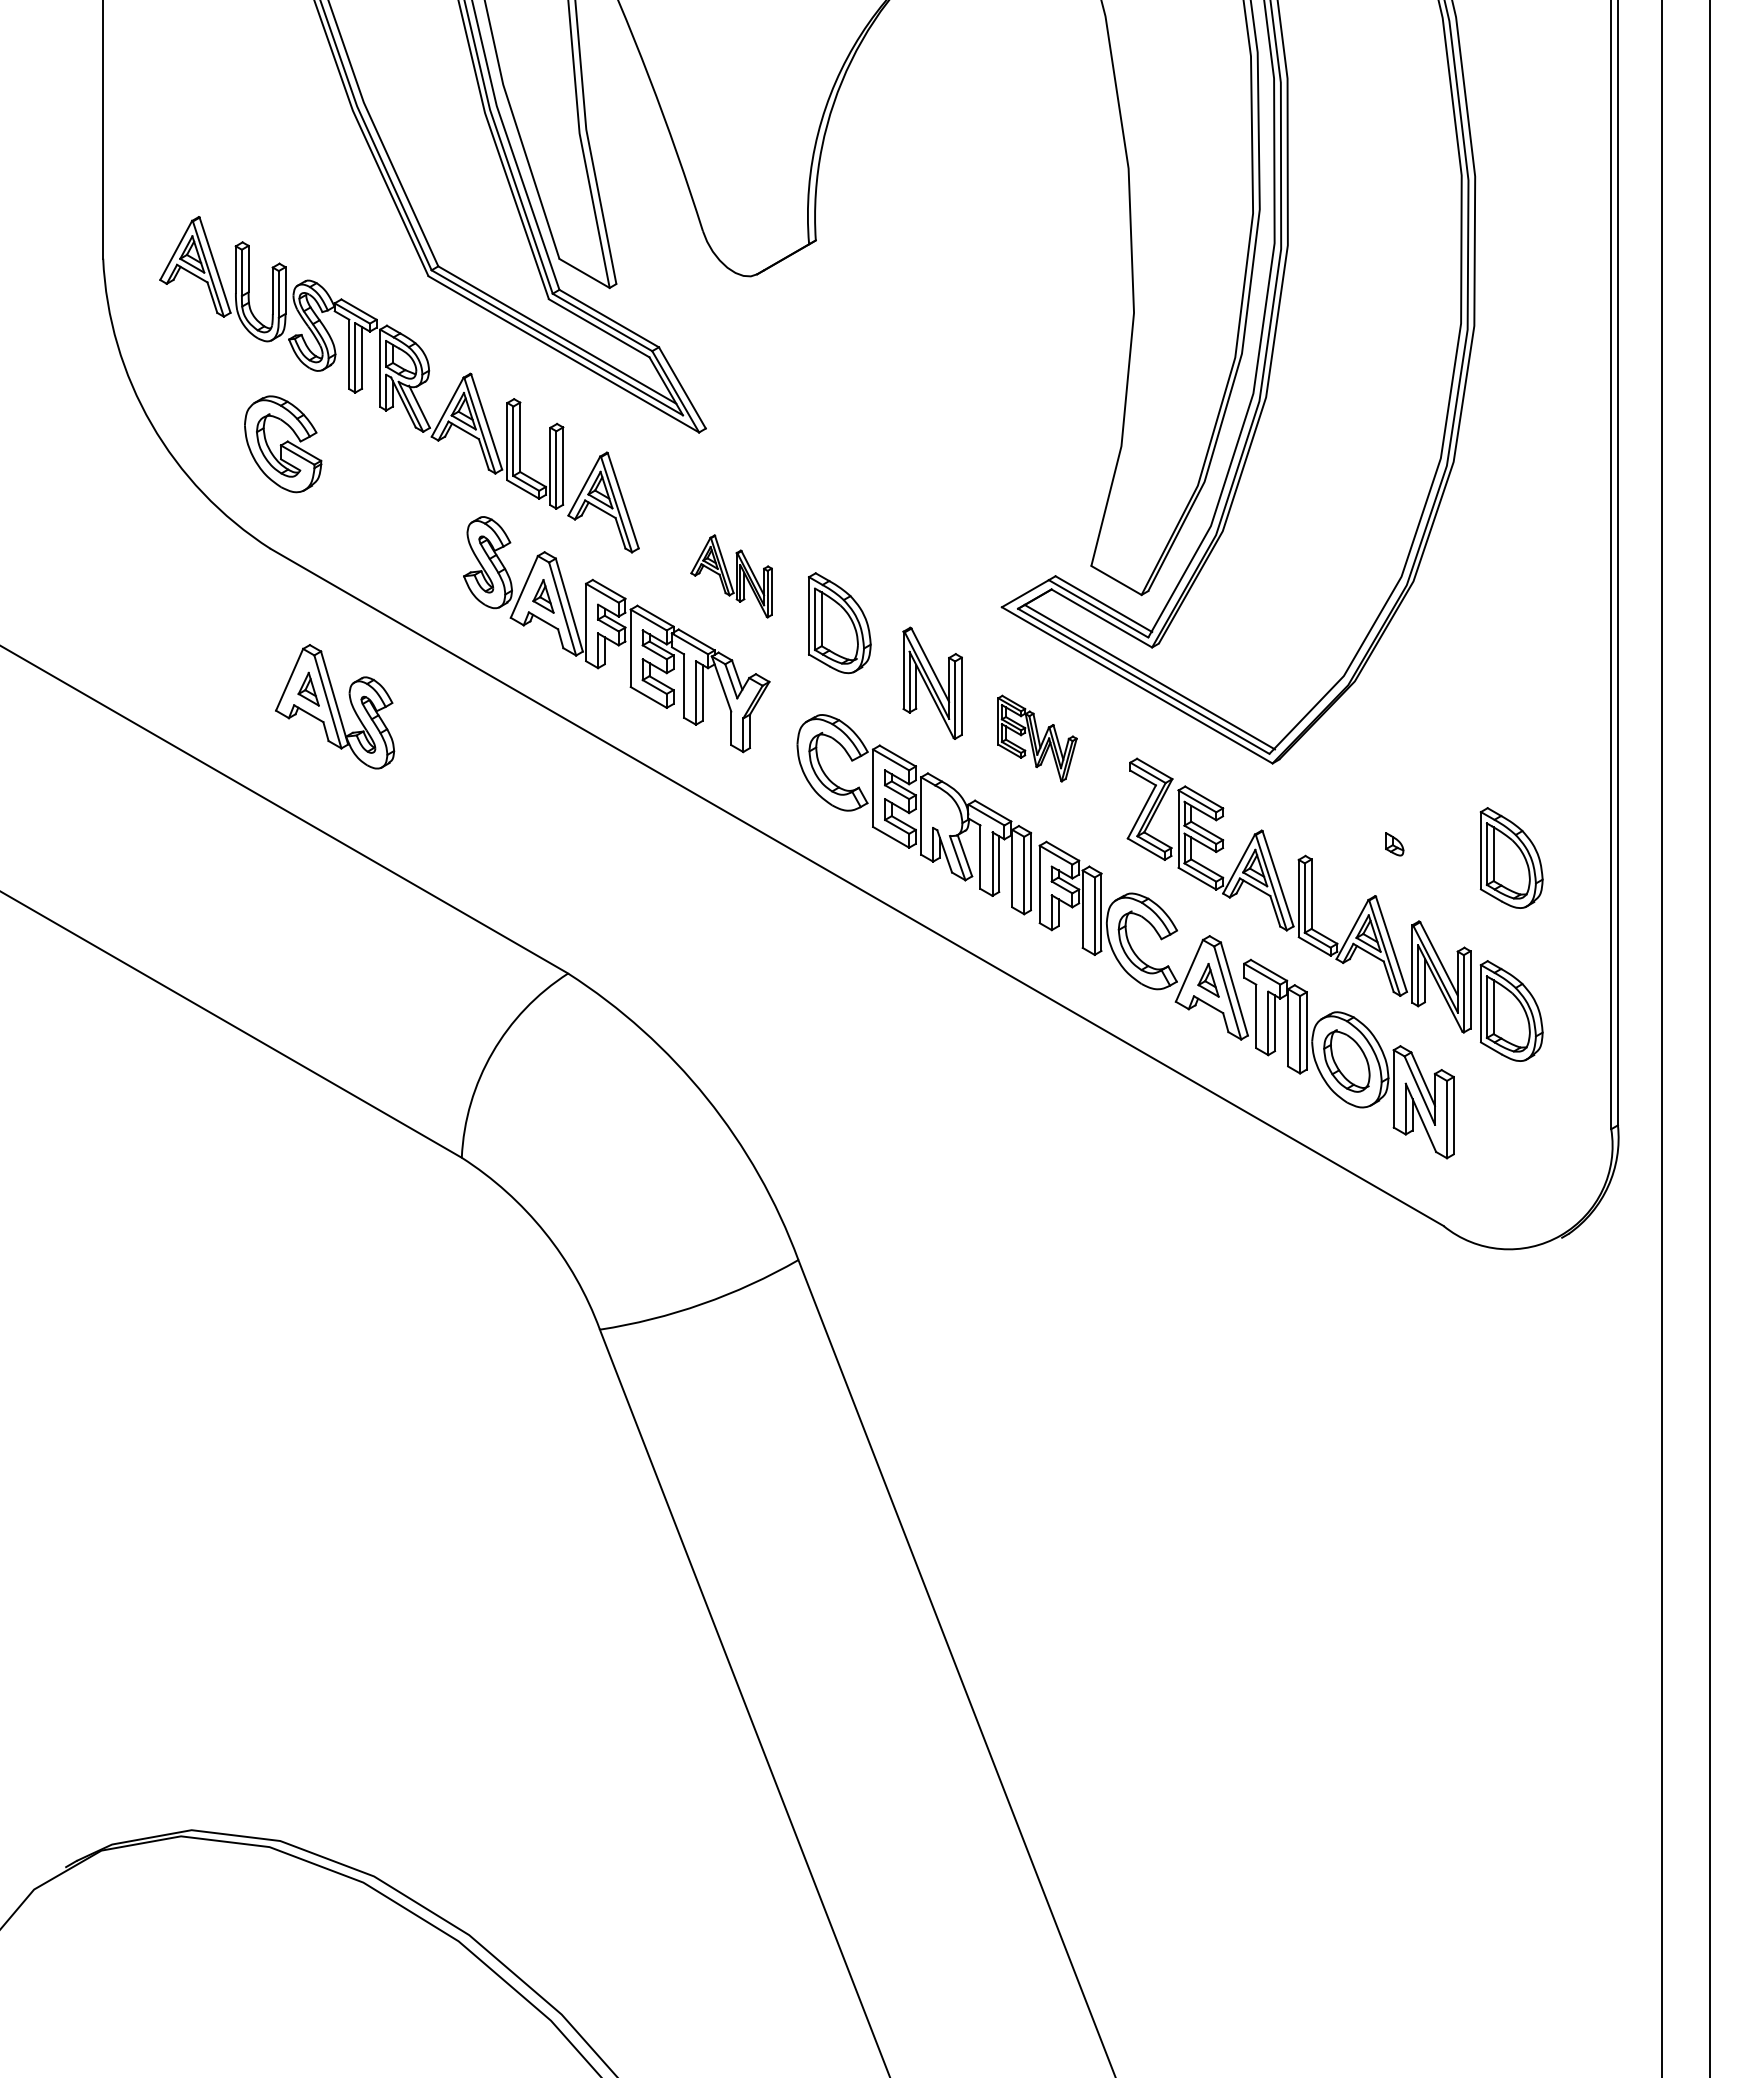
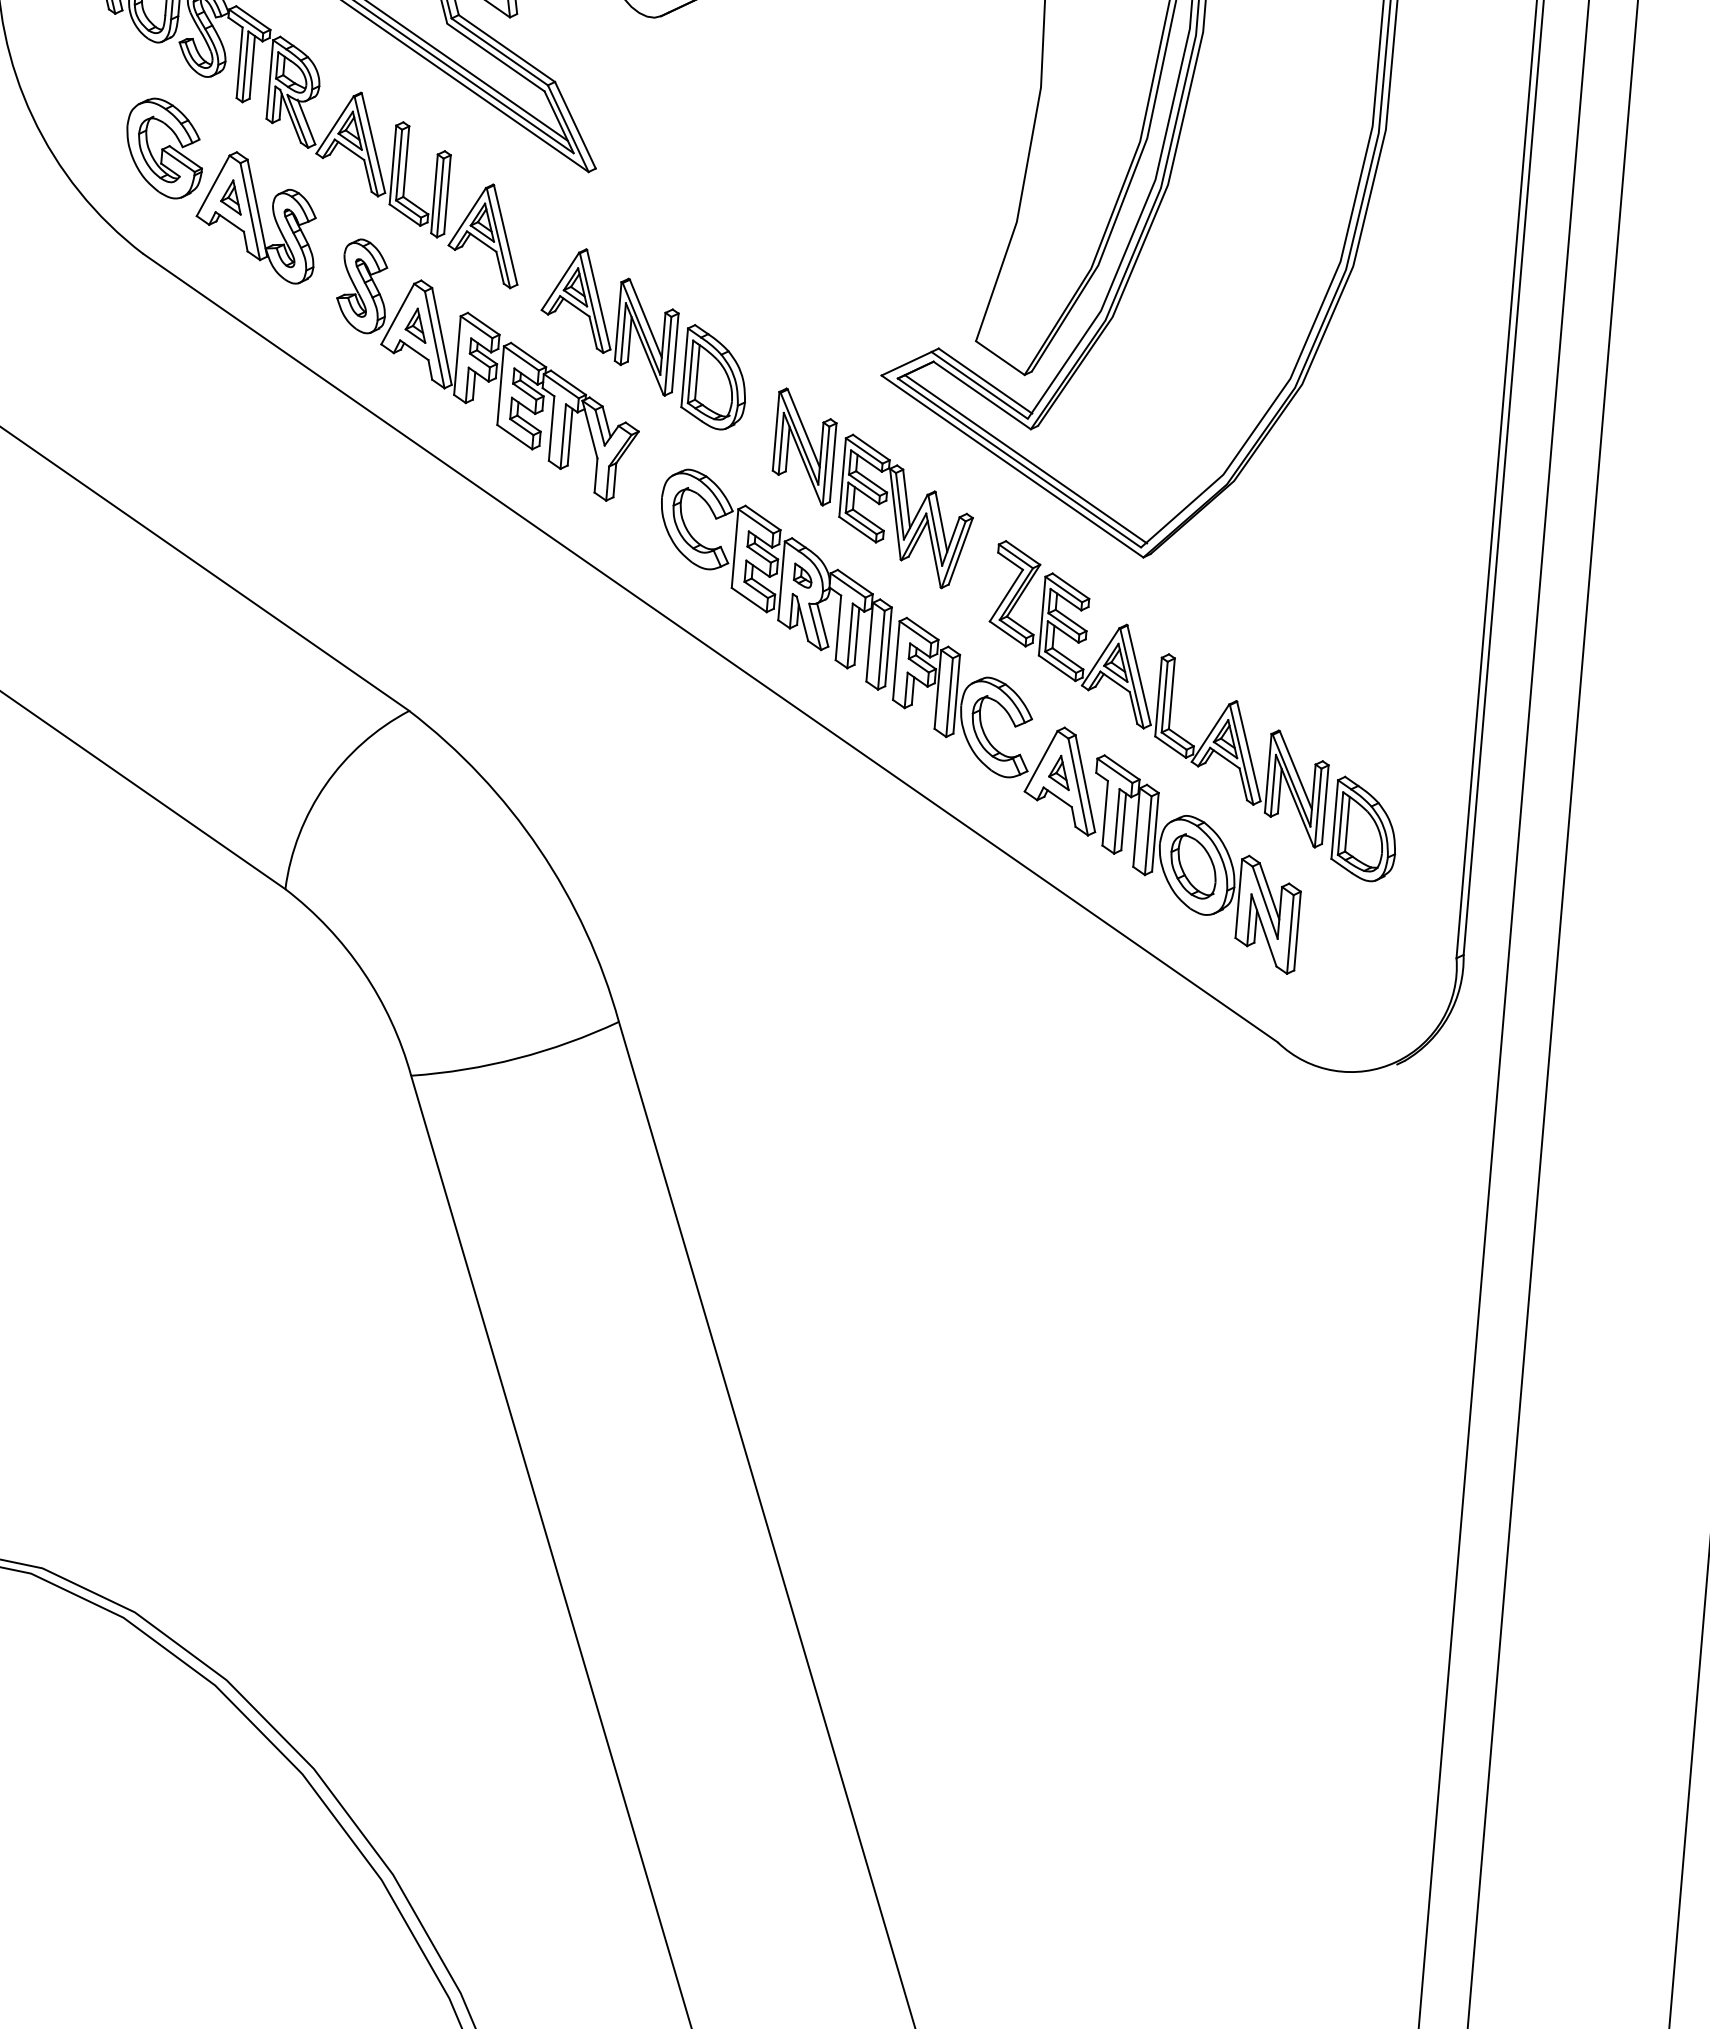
part: (731, 576) -> (609, 321), size x1.67
part: (335, 706) -> (257, 216), moved
part: (1037, 738) -> (906, 512), size x1.67
part: (1394, 844) -> (802, 576), moved
part: (1511, 857) -> (1378, 673), removed

